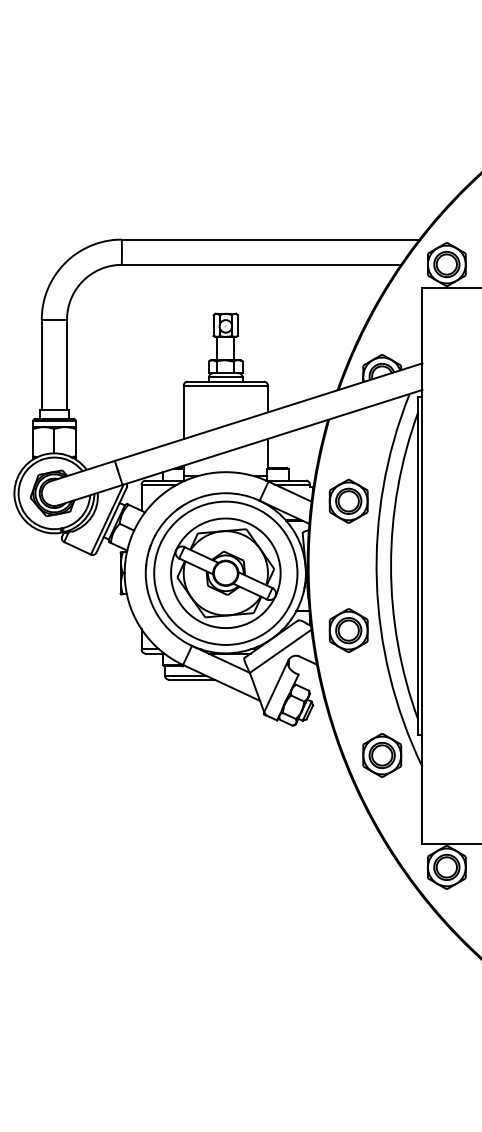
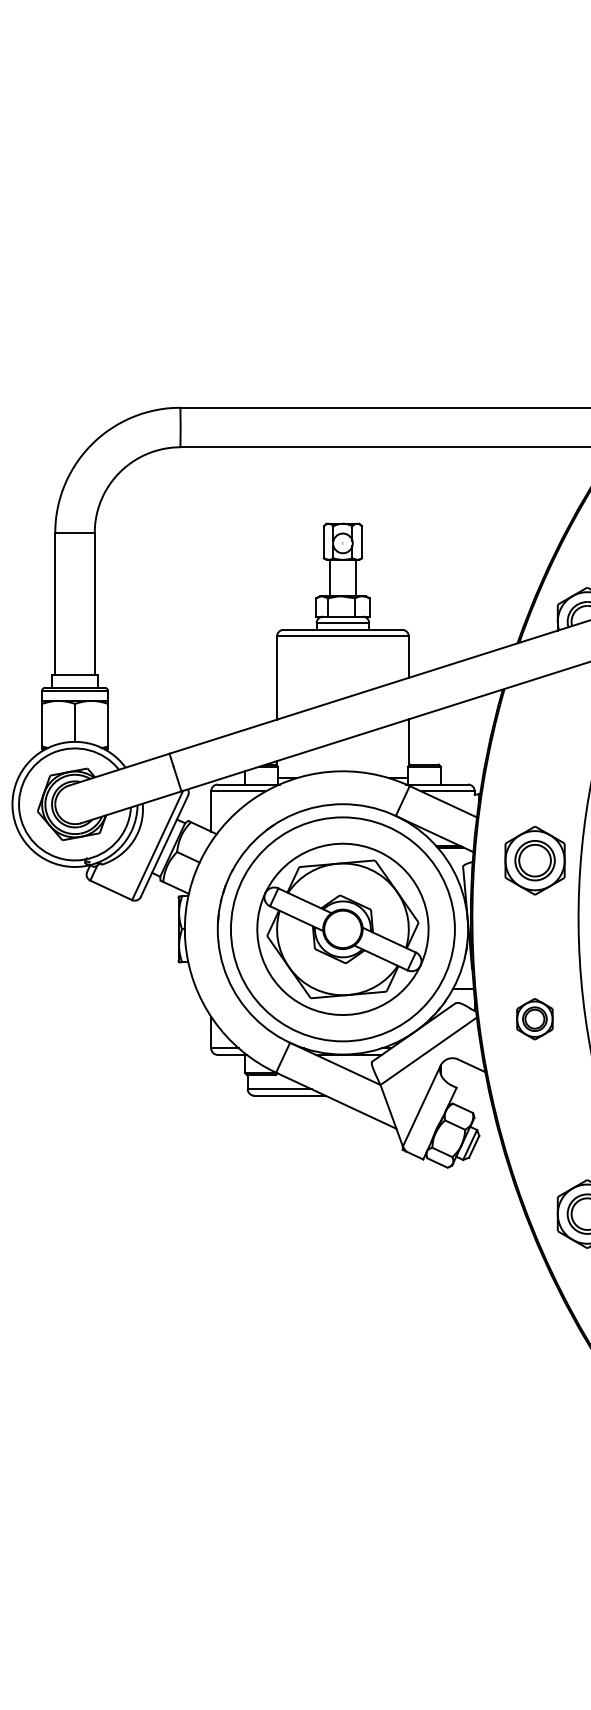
part: (348, 500) -> (534, 859), moved
part: (348, 630) -> (534, 1018), size x0.6

